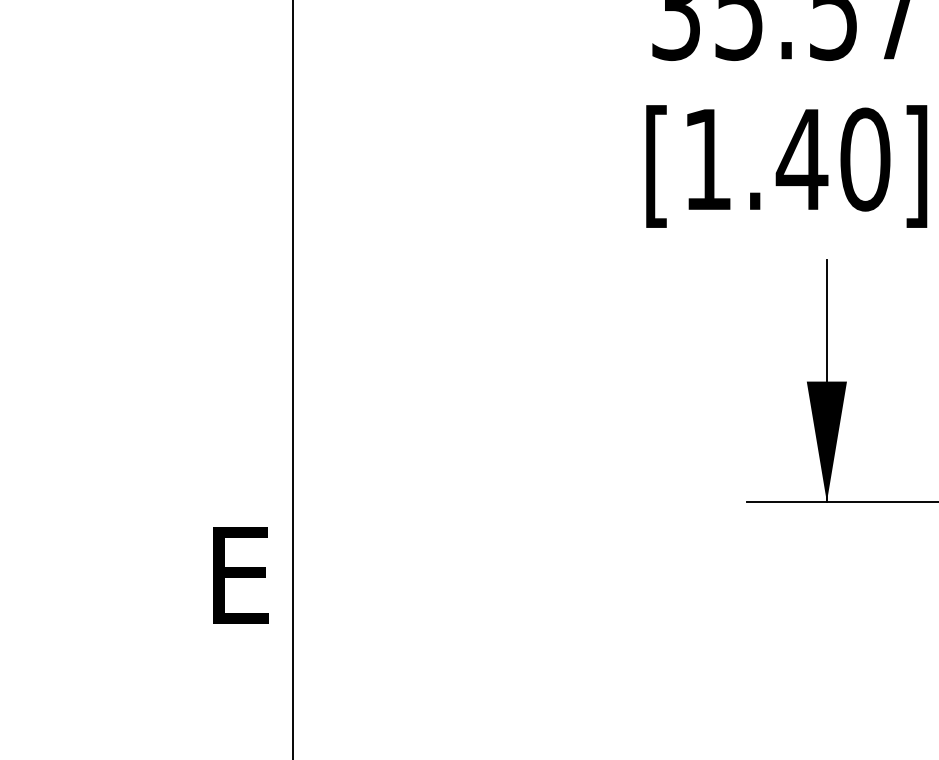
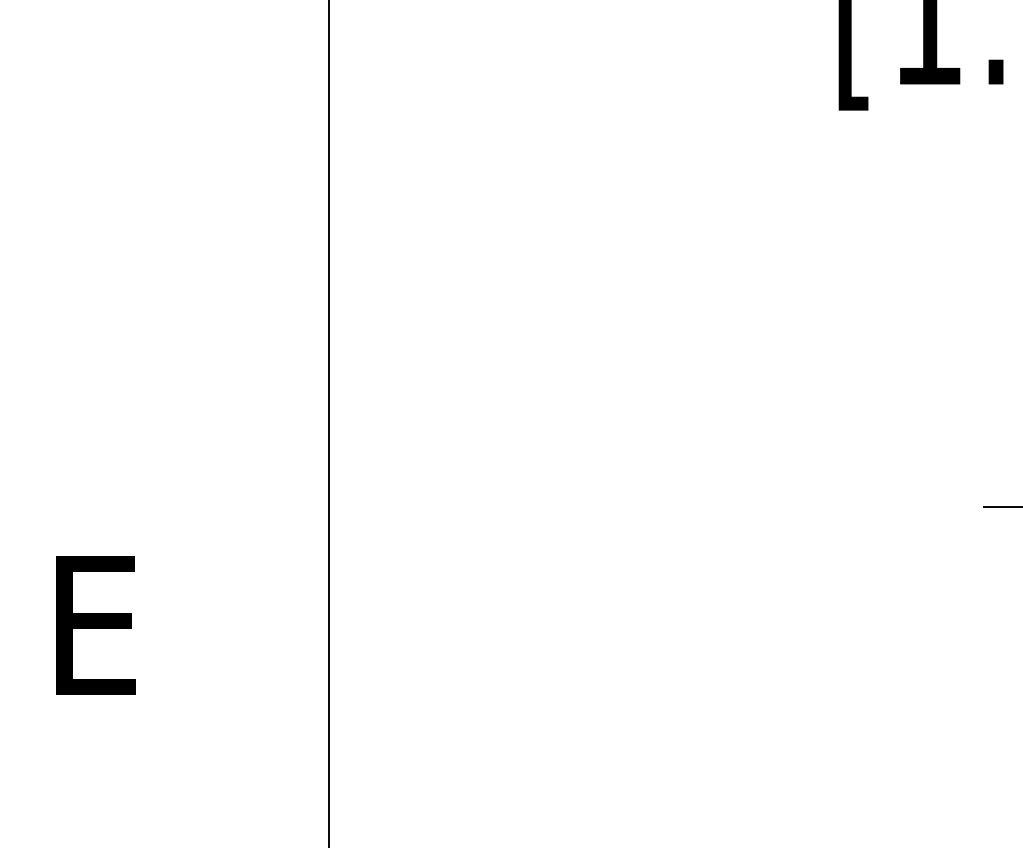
text: (240, 575) -> (95, 625), moved

